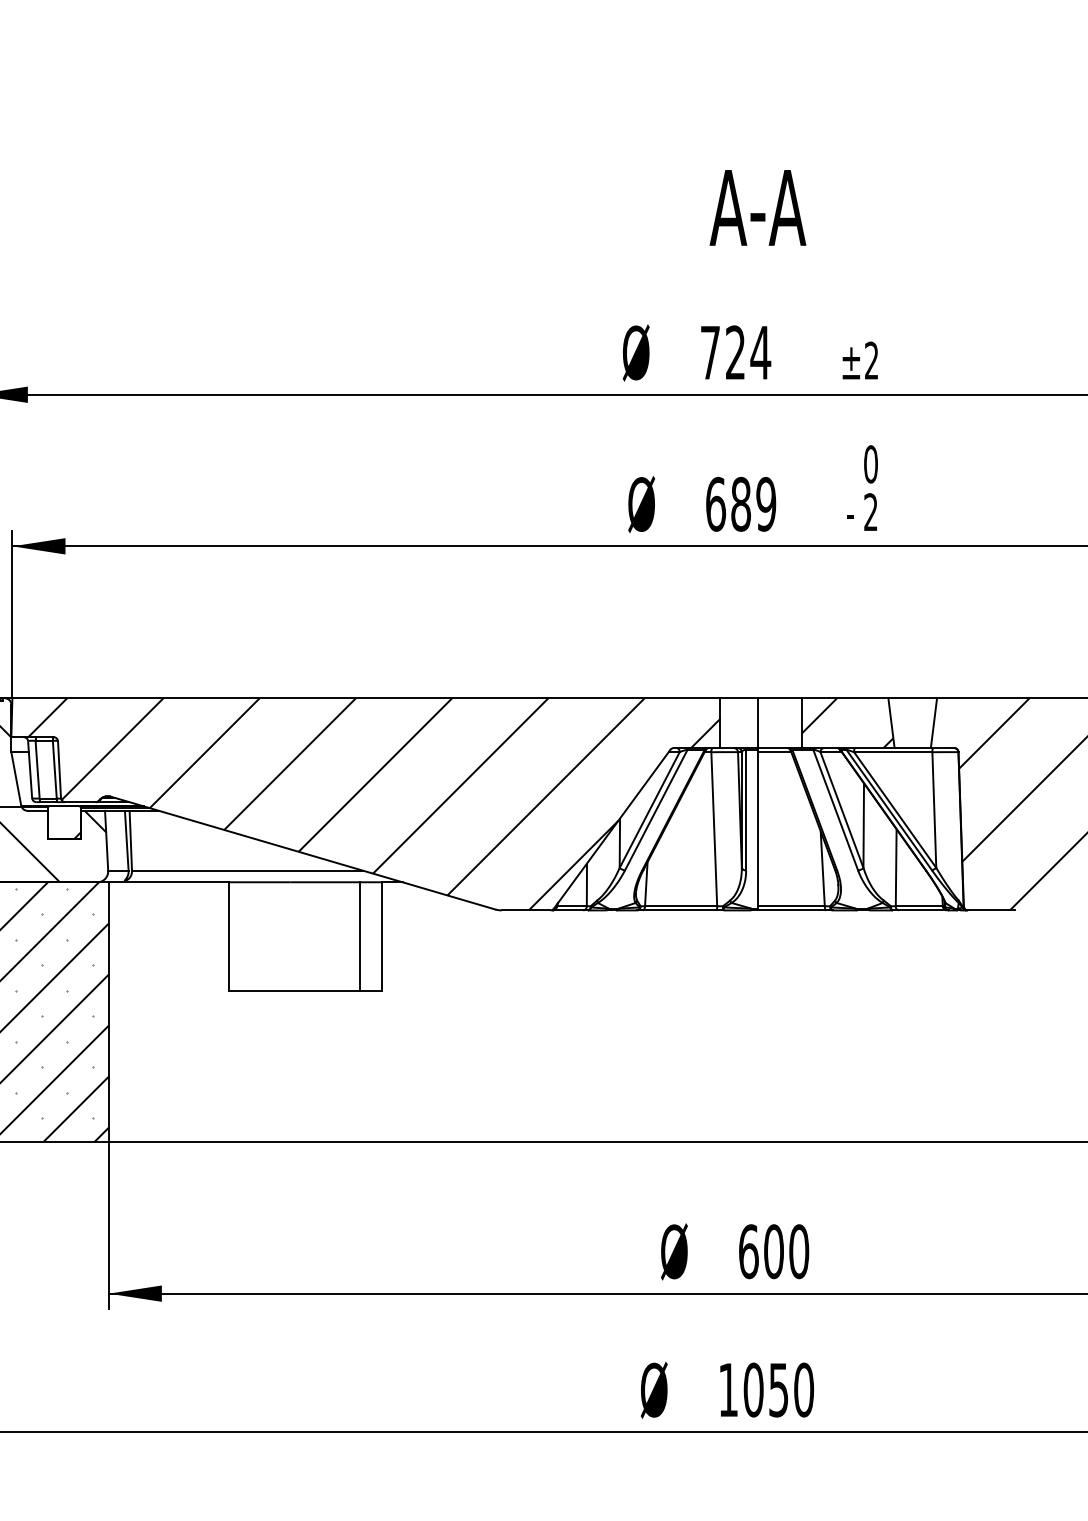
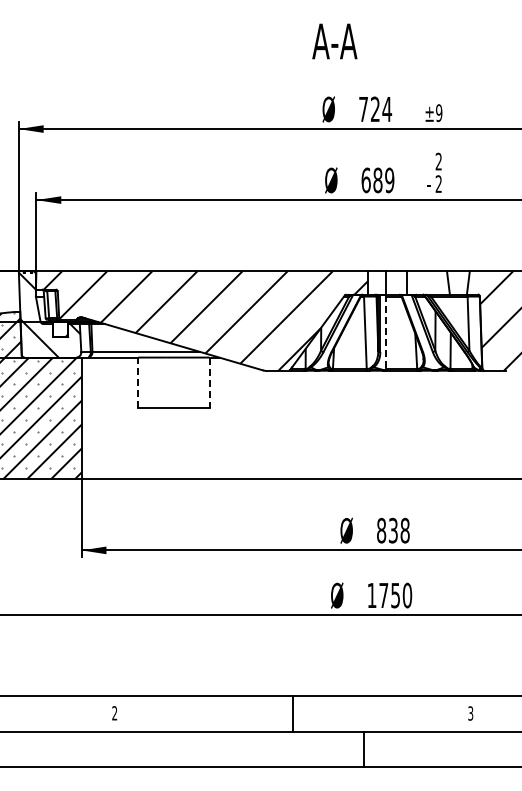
text: (757, 207) -> (334, 41), moved
text: (872, 361) -> (439, 113), ±2 -> ±9
text: (870, 463) -> (438, 161), 0 -> 2
hatch: (846, 722) -> (427, 282), removed
line: (759, 830) -> (386, 333), solid -> dashed
line: (228, 935) -> (137, 382), solid -> dashed
line: (360, 935) -> (199, 382), removed
line: (381, 937) -> (209, 383), solid -> dashed
text: (774, 1251) -> (393, 530), 600 -> 838
text: (752, 1389) -> (383, 595), 1050 -> 1750

